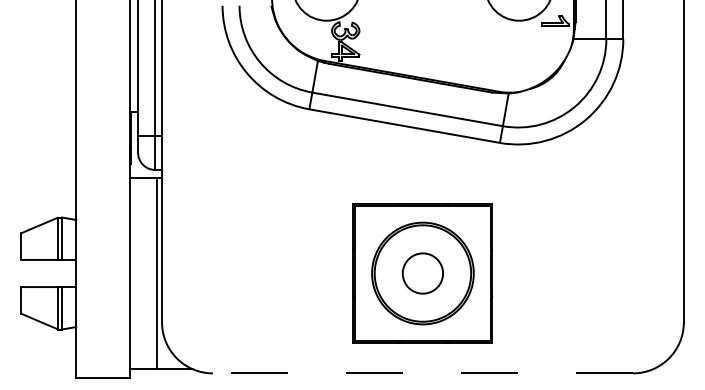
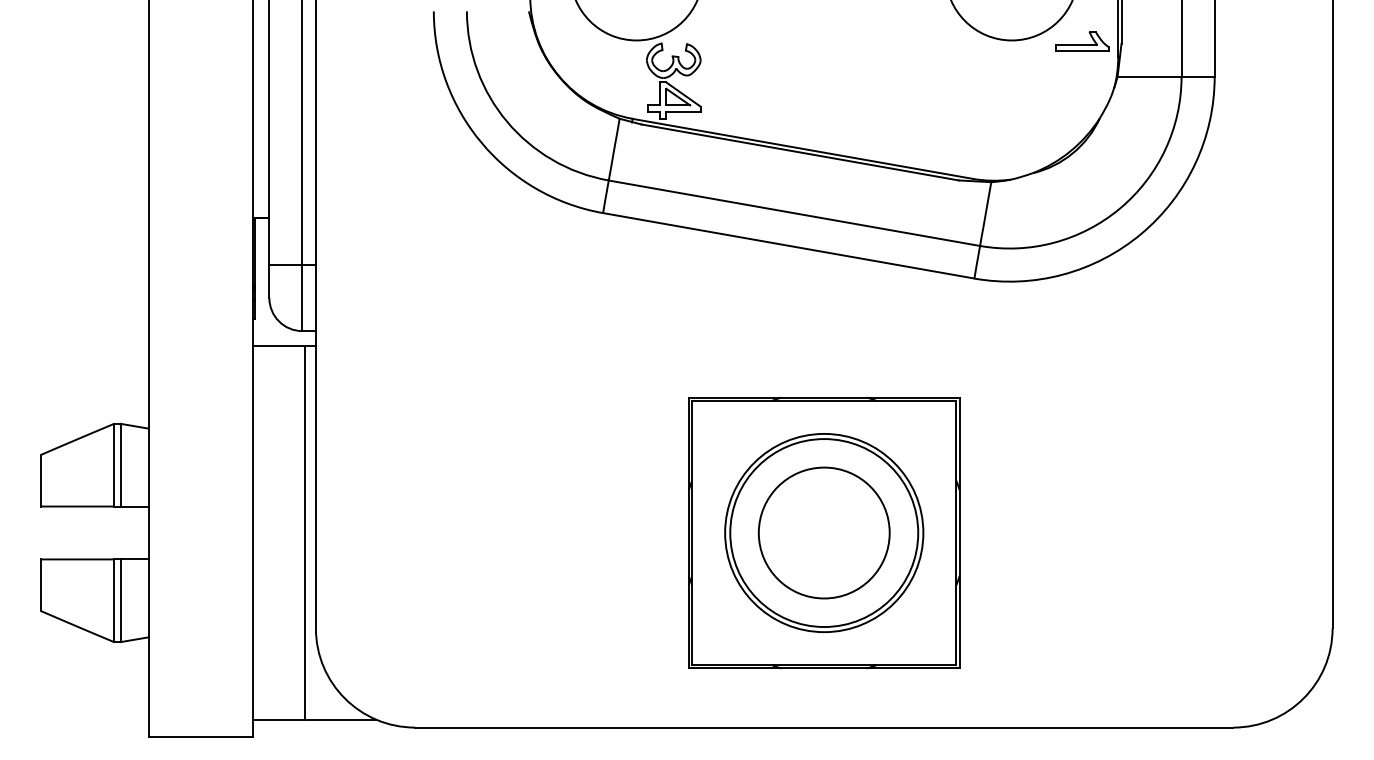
circle: (422, 273) -> (823, 532), size x1.67
line: (422, 373) -> (823, 727), dashed -> solid

